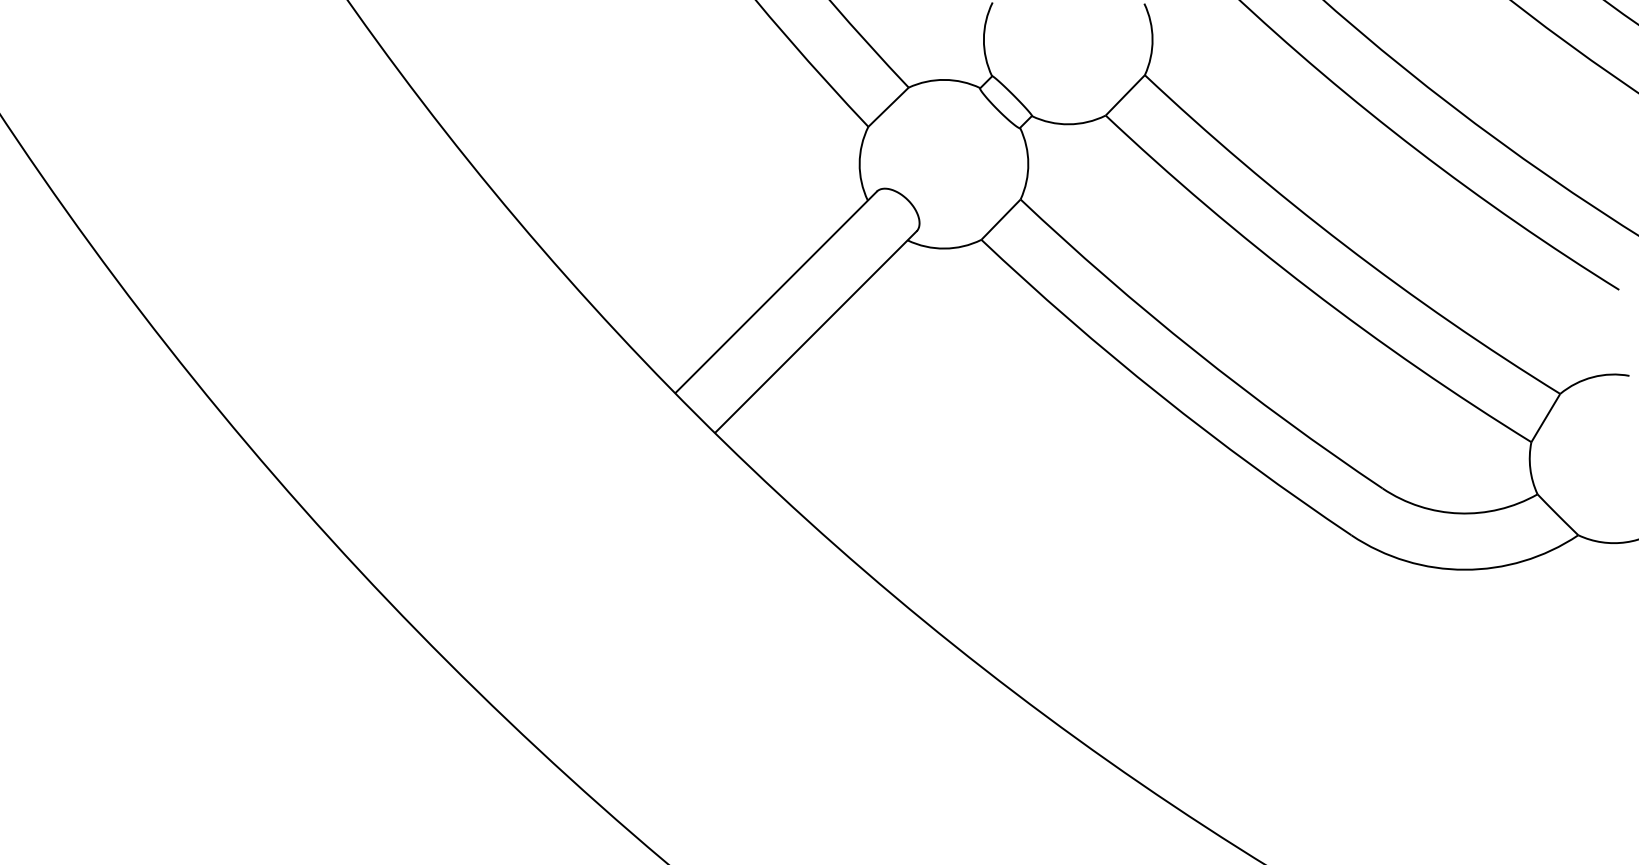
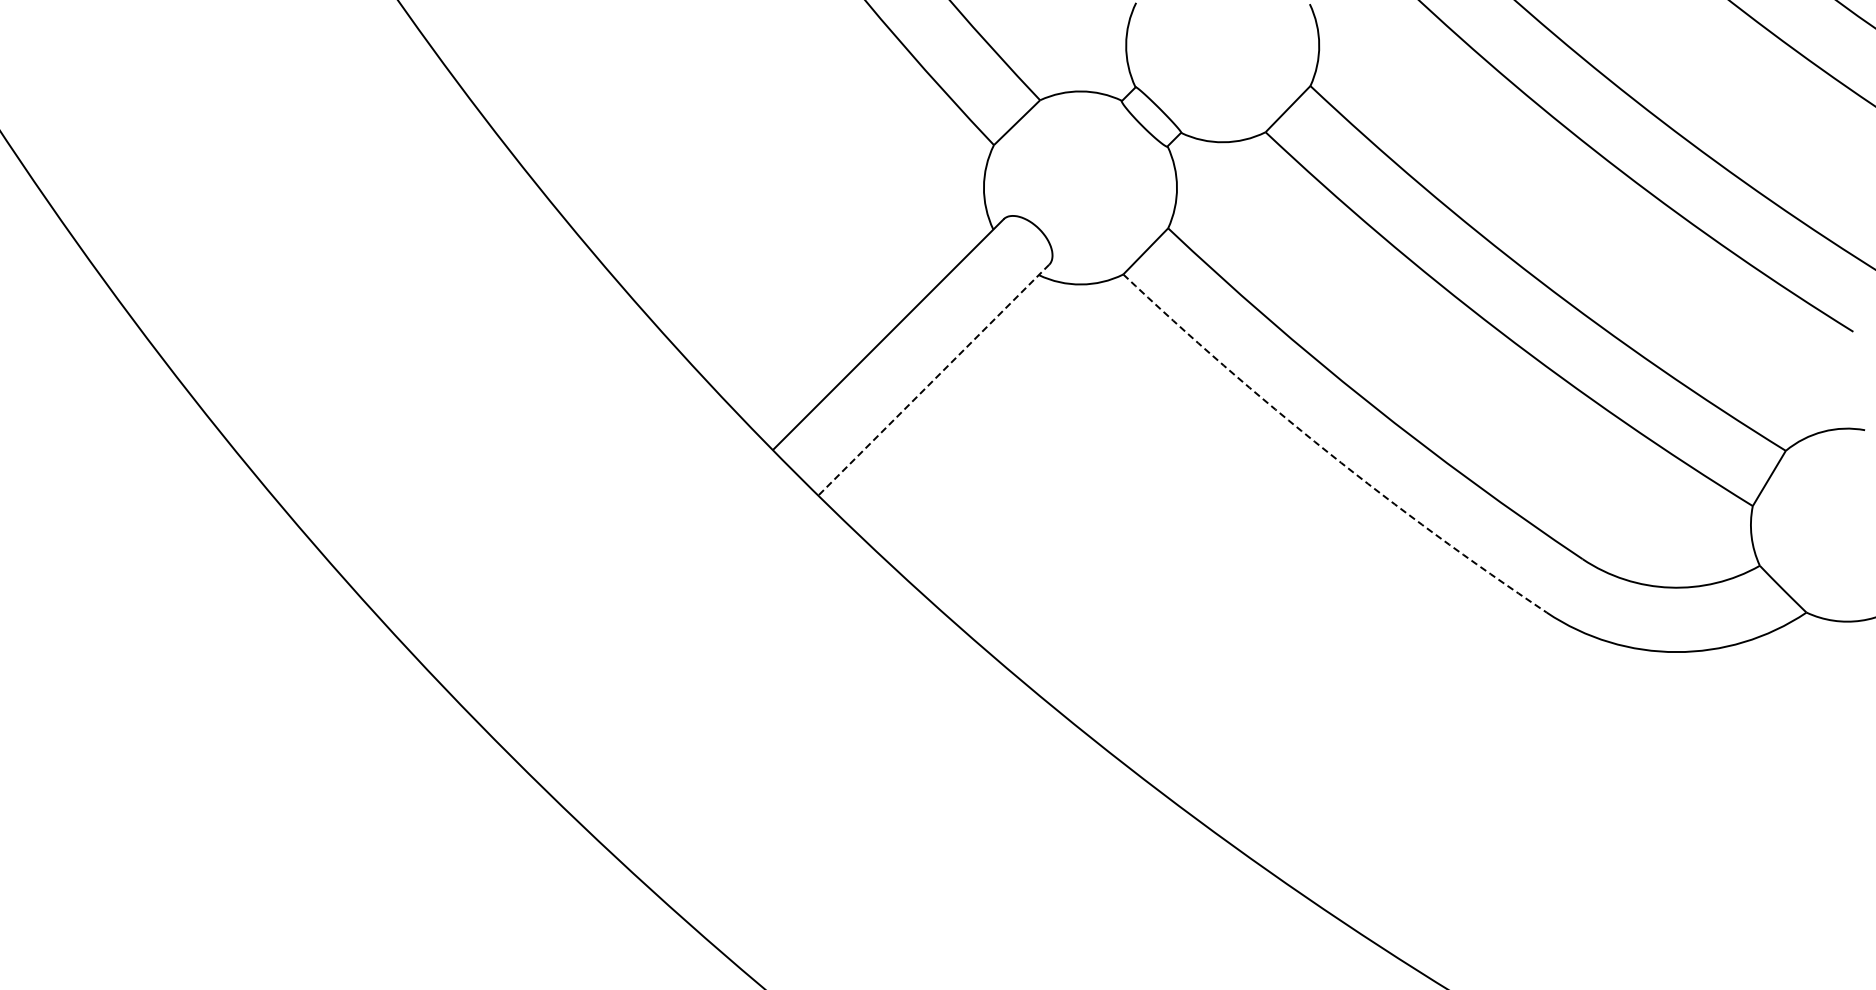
line: (816, 331) -> (934, 379), solid -> dashed
arc: (1160, 395) -> (1328, 452), solid -> dashed

